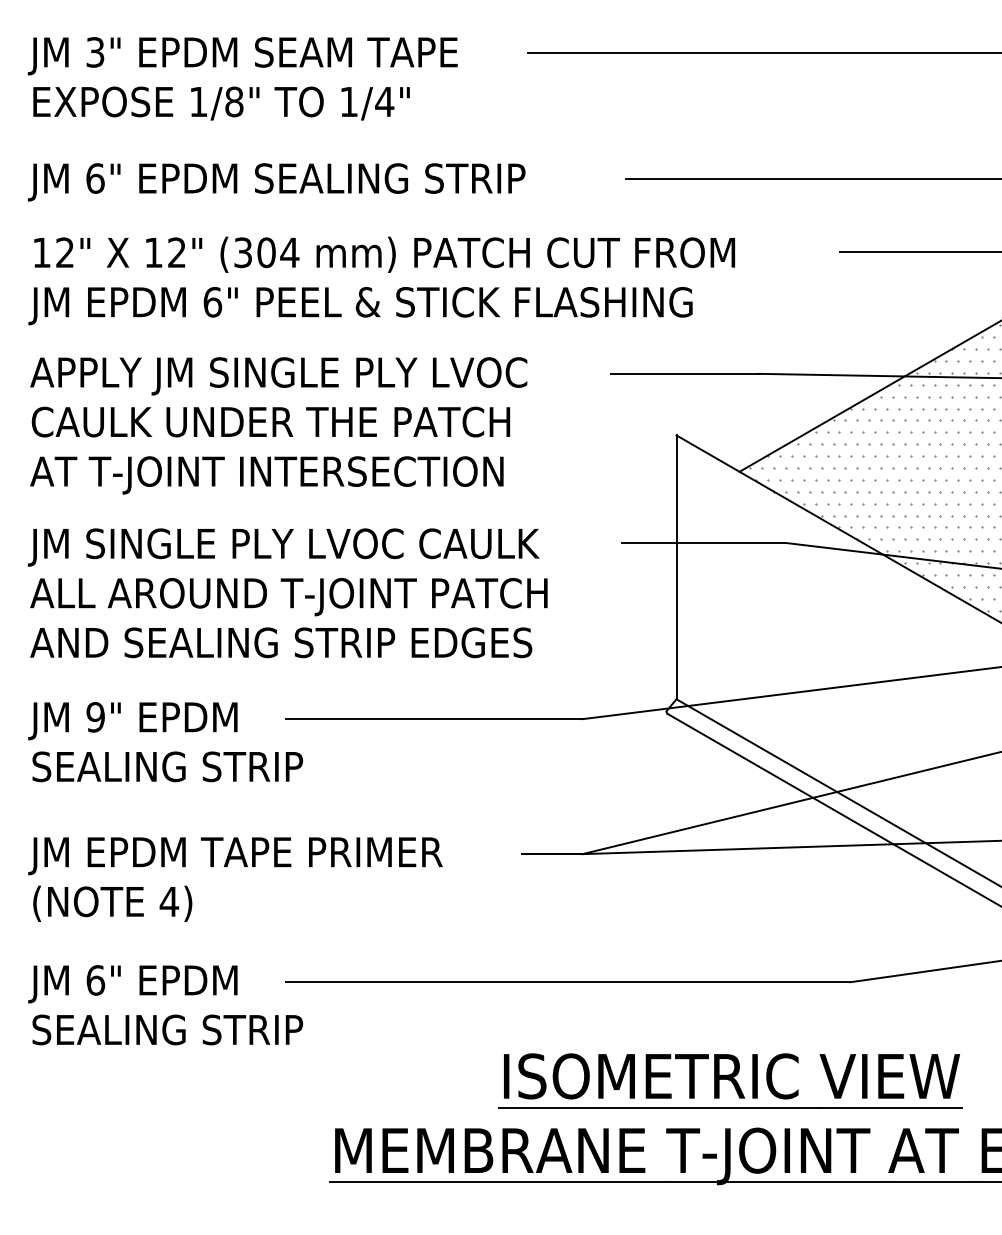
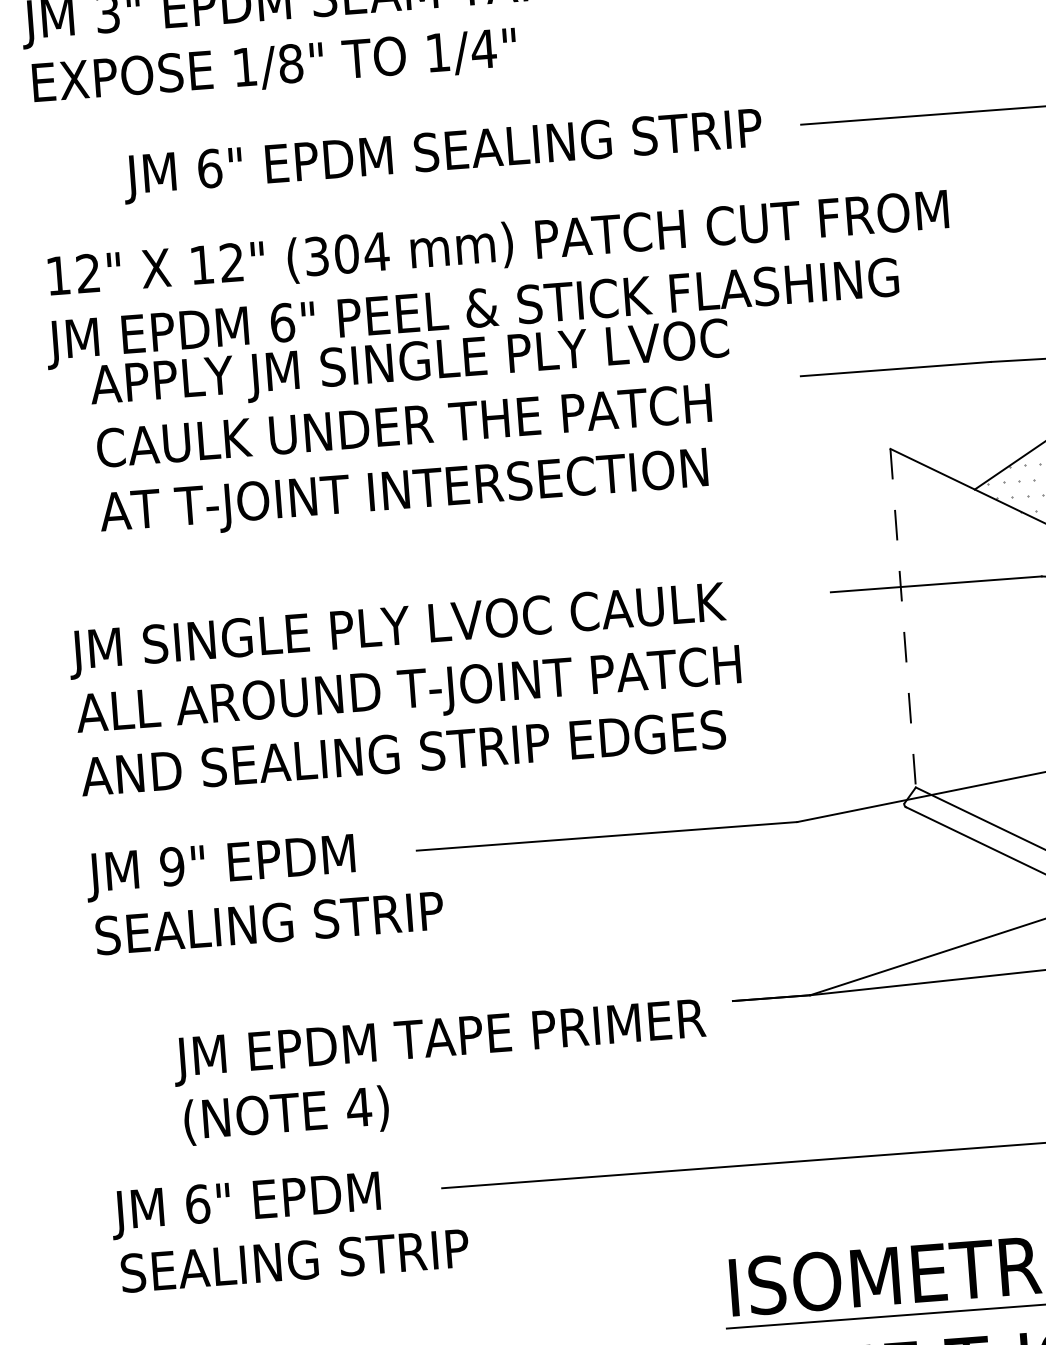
text: (276, 182) -> (442, 156), moved
text: (278, 425) -> (414, 429), moved
line: (676, 567) -> (903, 618), solid -> dashed
text: (235, 879) -> (441, 1072), moved

